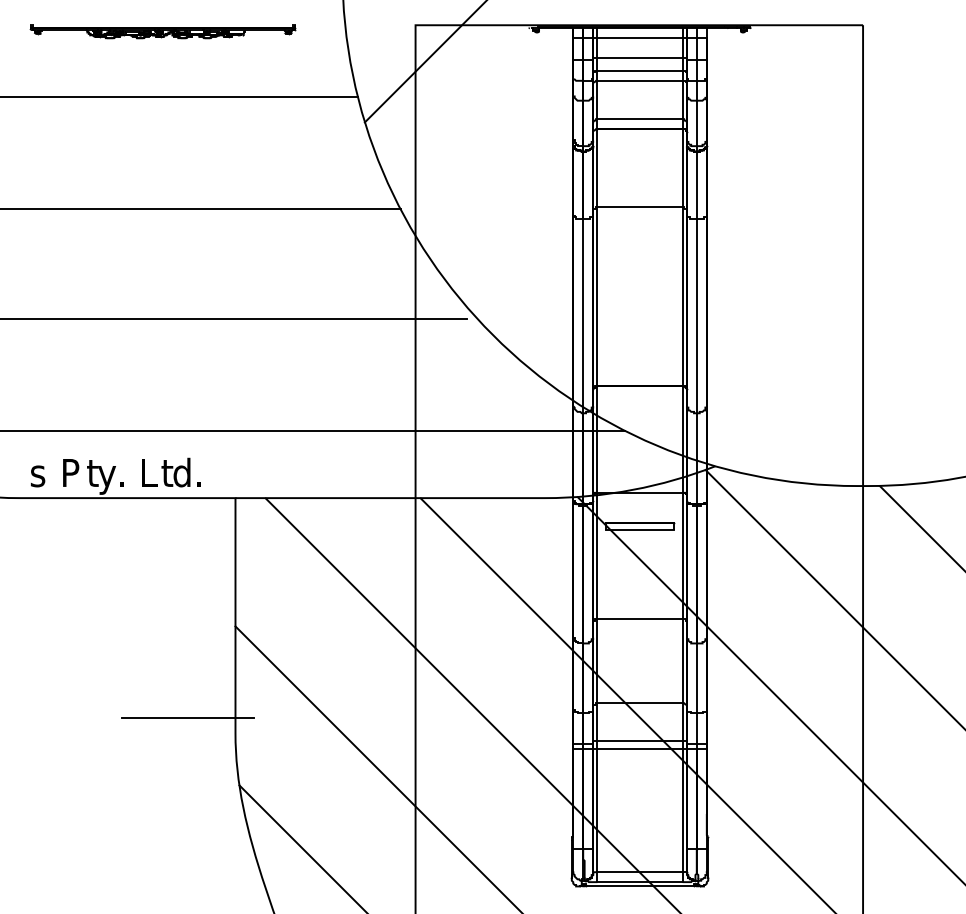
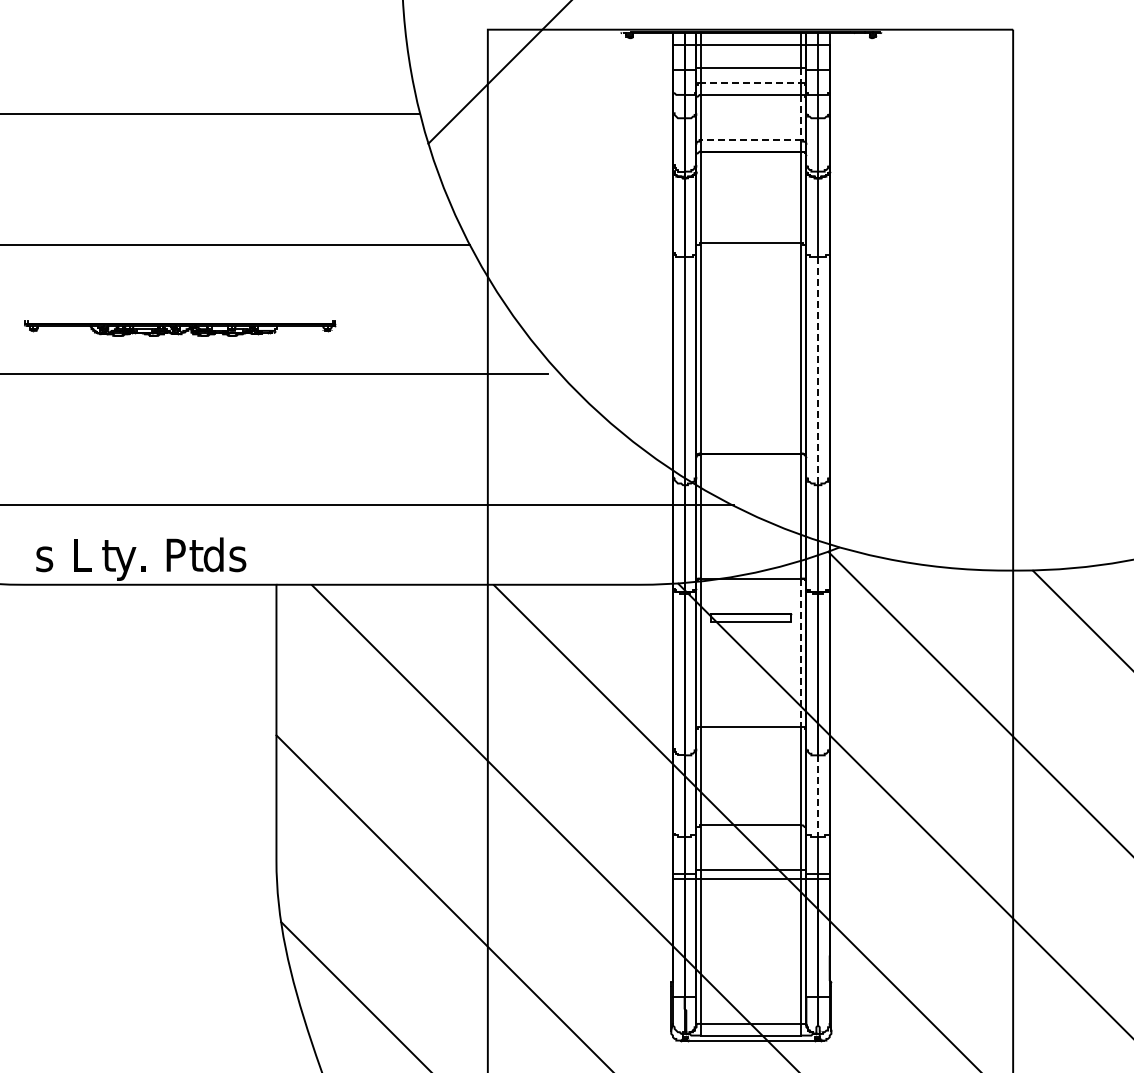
part: (163, 31) -> (180, 328), moved
line: (646, 71) -> (759, 83), solid -> dashed
line: (659, 118) -> (774, 139), solid -> dashed
line: (697, 316) -> (818, 371), solid -> dashed
text: (71, 472) -> (83, 554), P -> L
text: (149, 472) -> (175, 554), L -> P
text: (202, 476) -> (237, 559), . -> s
line: (682, 556) -> (801, 653), solid -> dashed
line: (697, 678) -> (818, 796), solid -> dashed
line: (187, 717) -> (220, 842), removed

